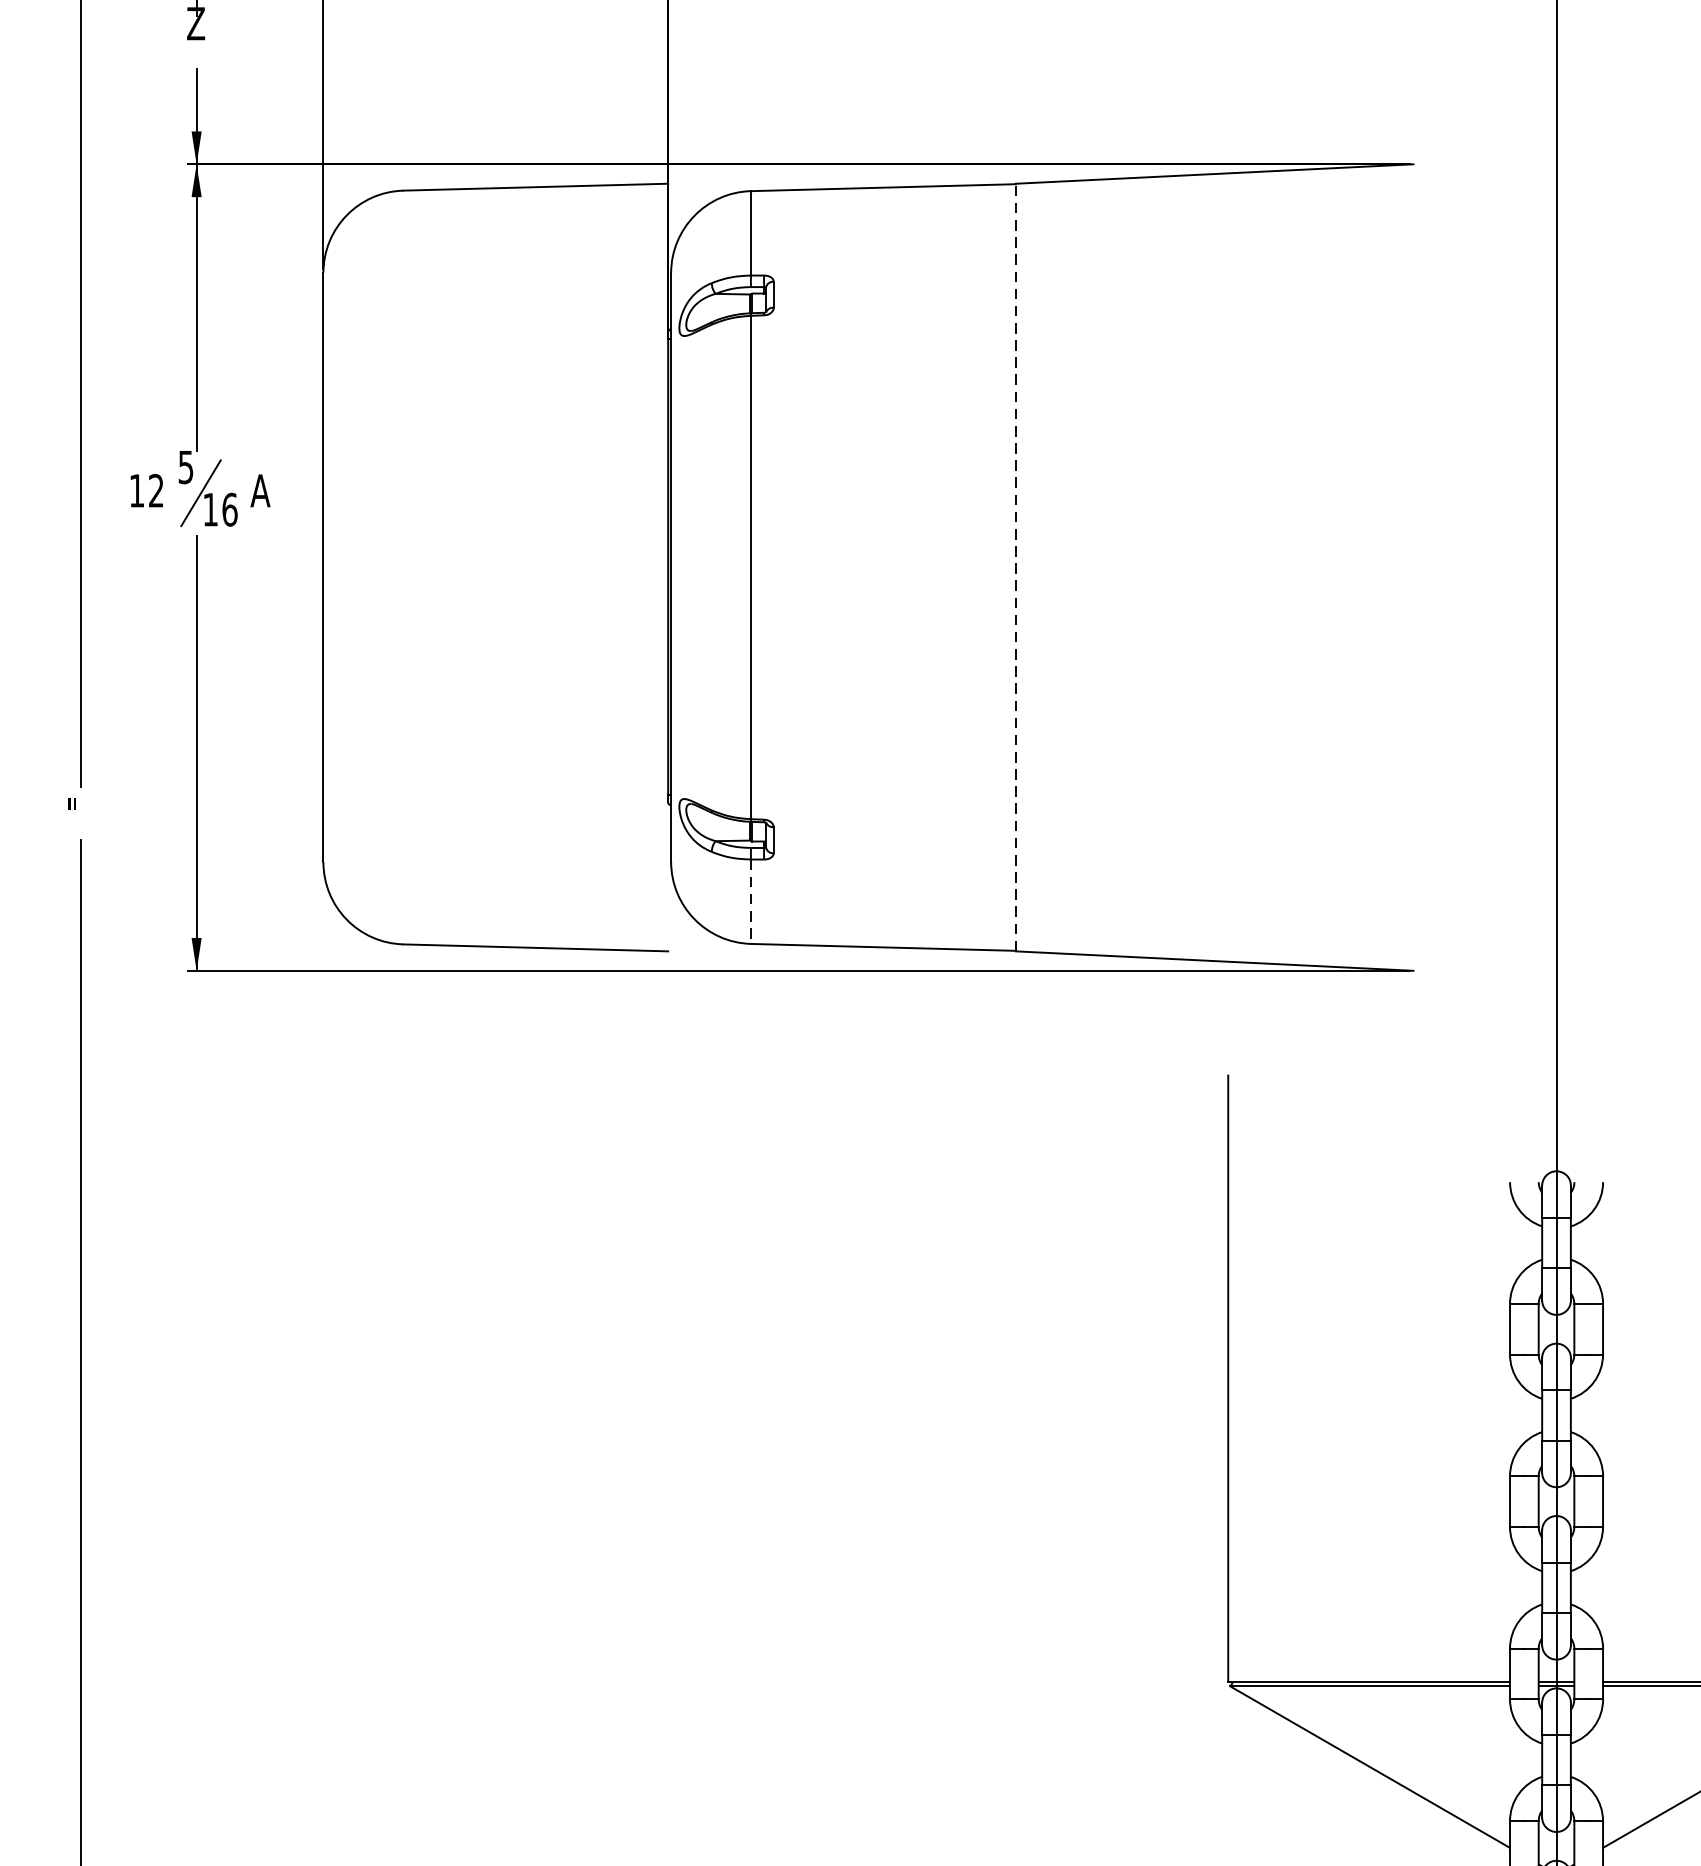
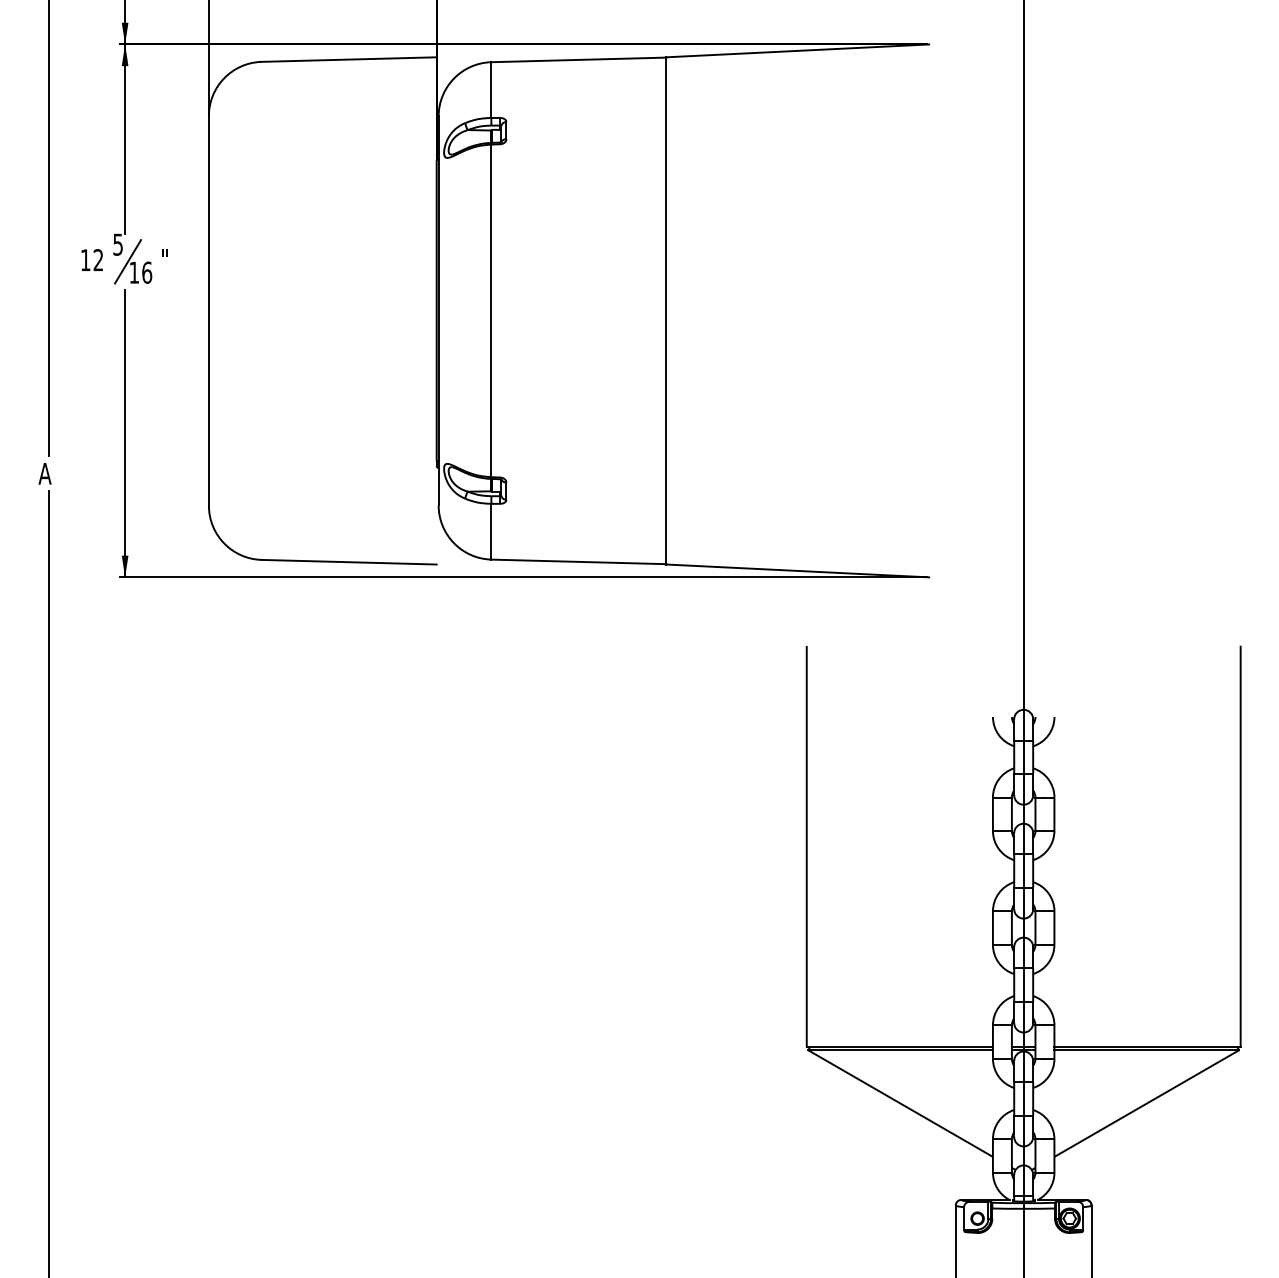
text: (259, 489) -> (166, 259), A -> "
line: (1015, 566) -> (666, 310), dashed -> solid
text: (74, 813) -> (44, 473), " -> A
line: (751, 901) -> (491, 531), dashed -> solid

